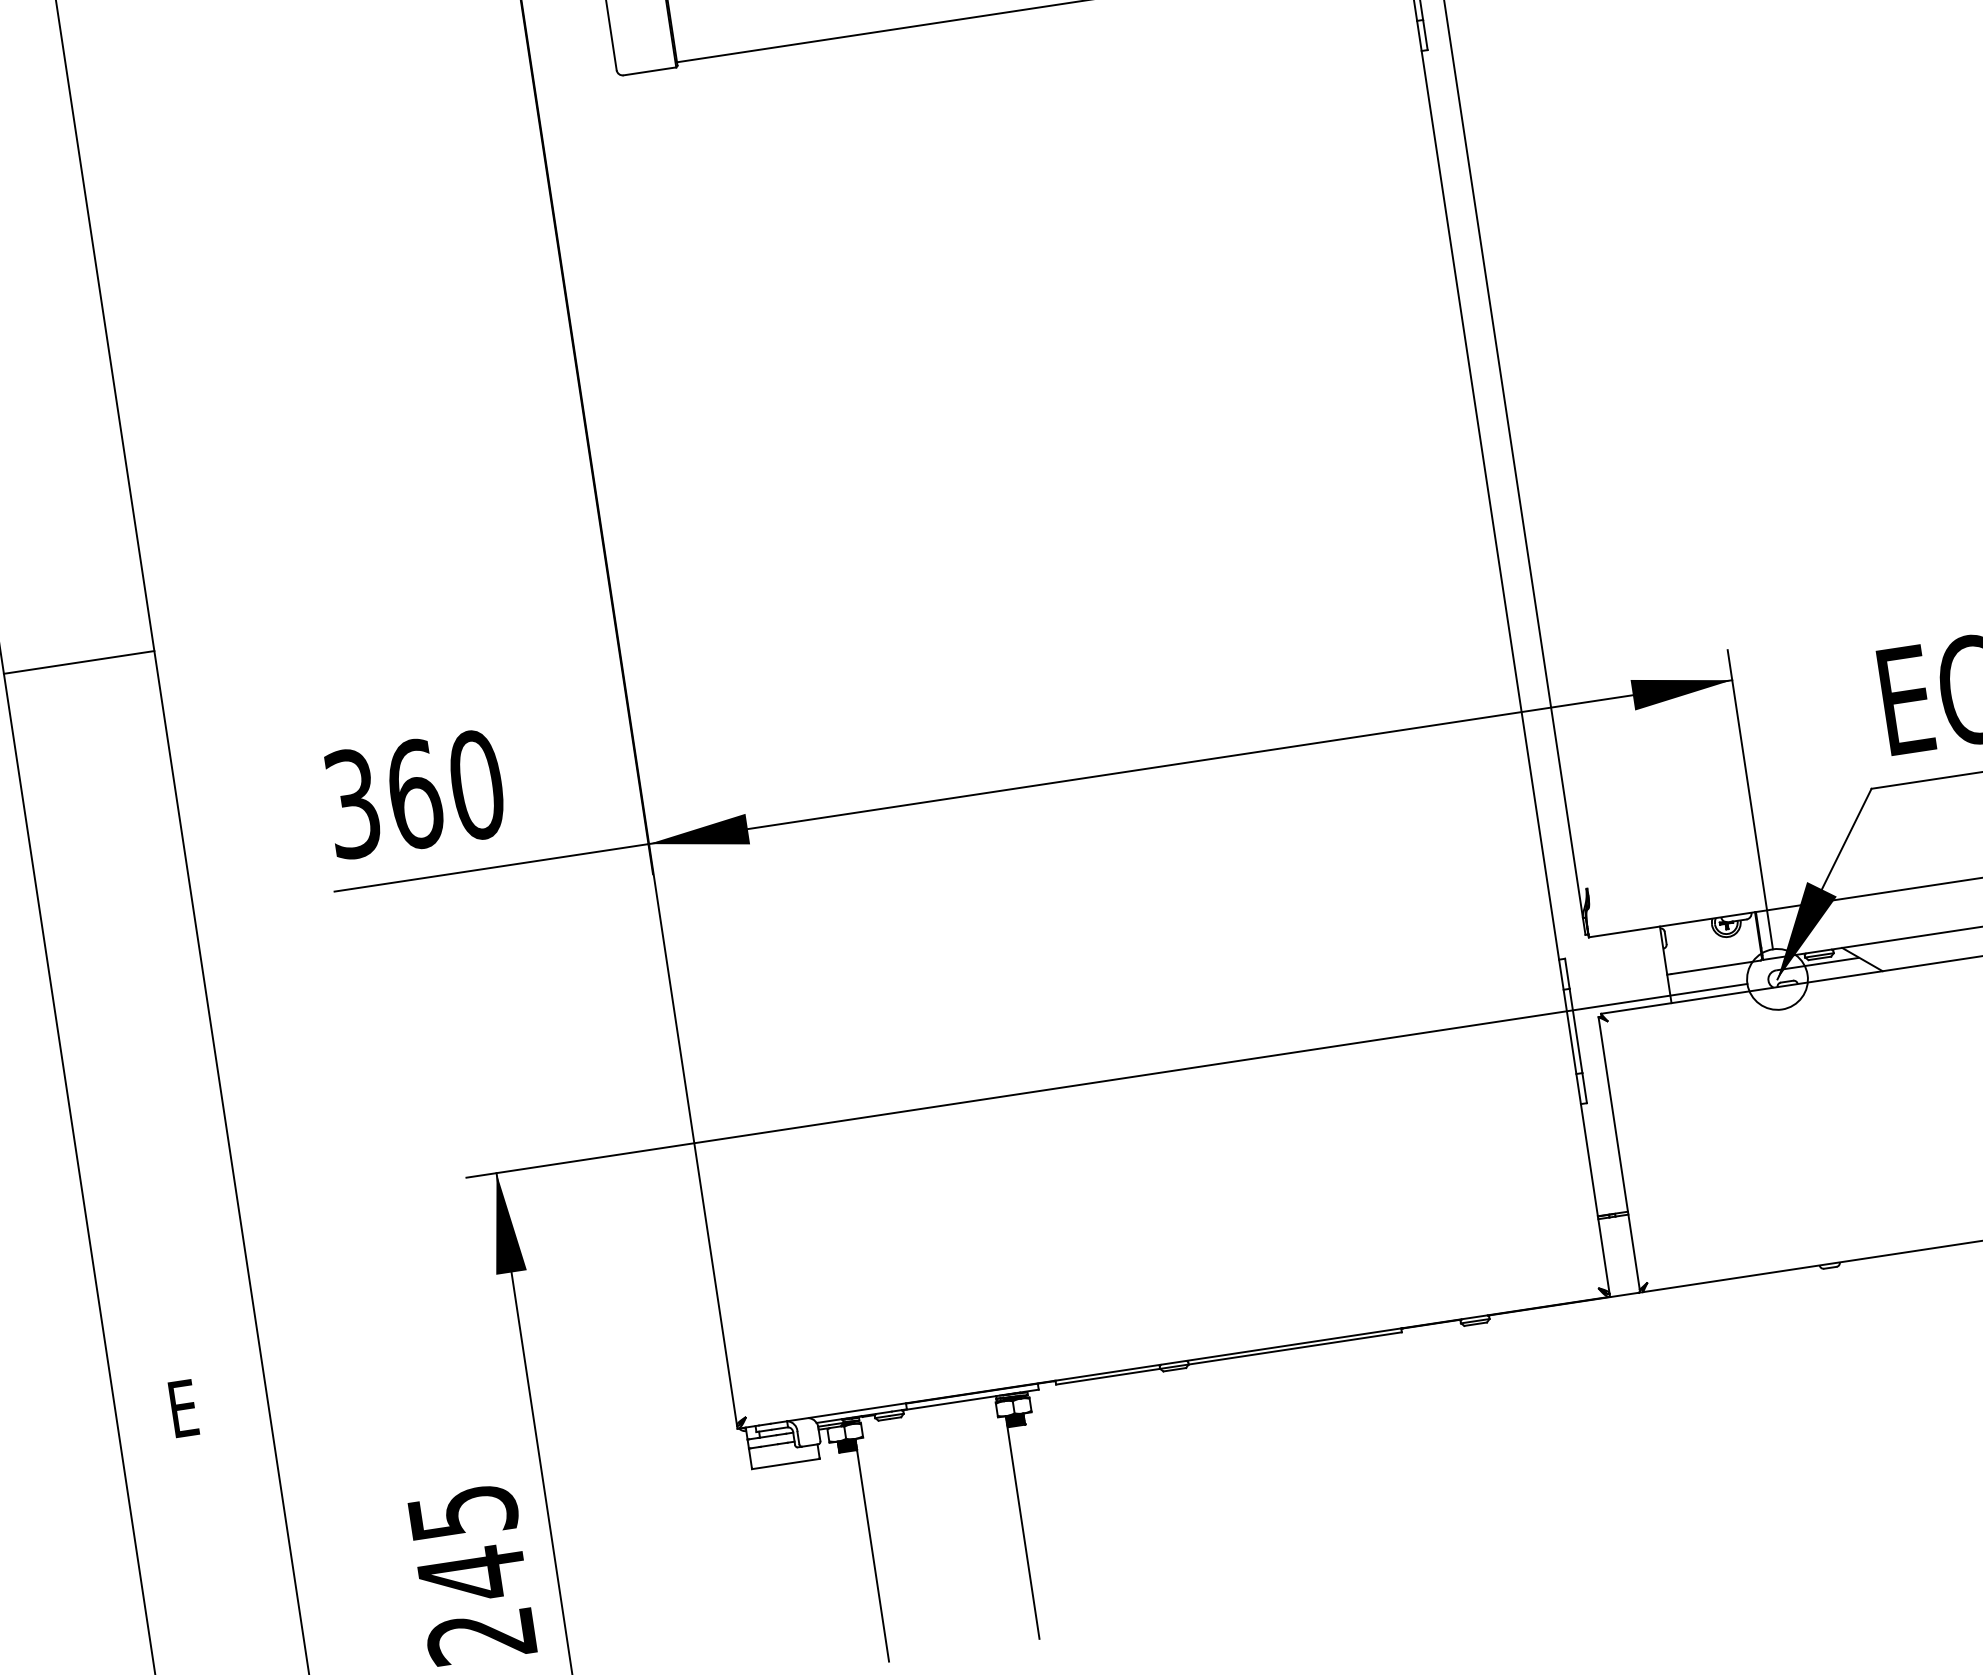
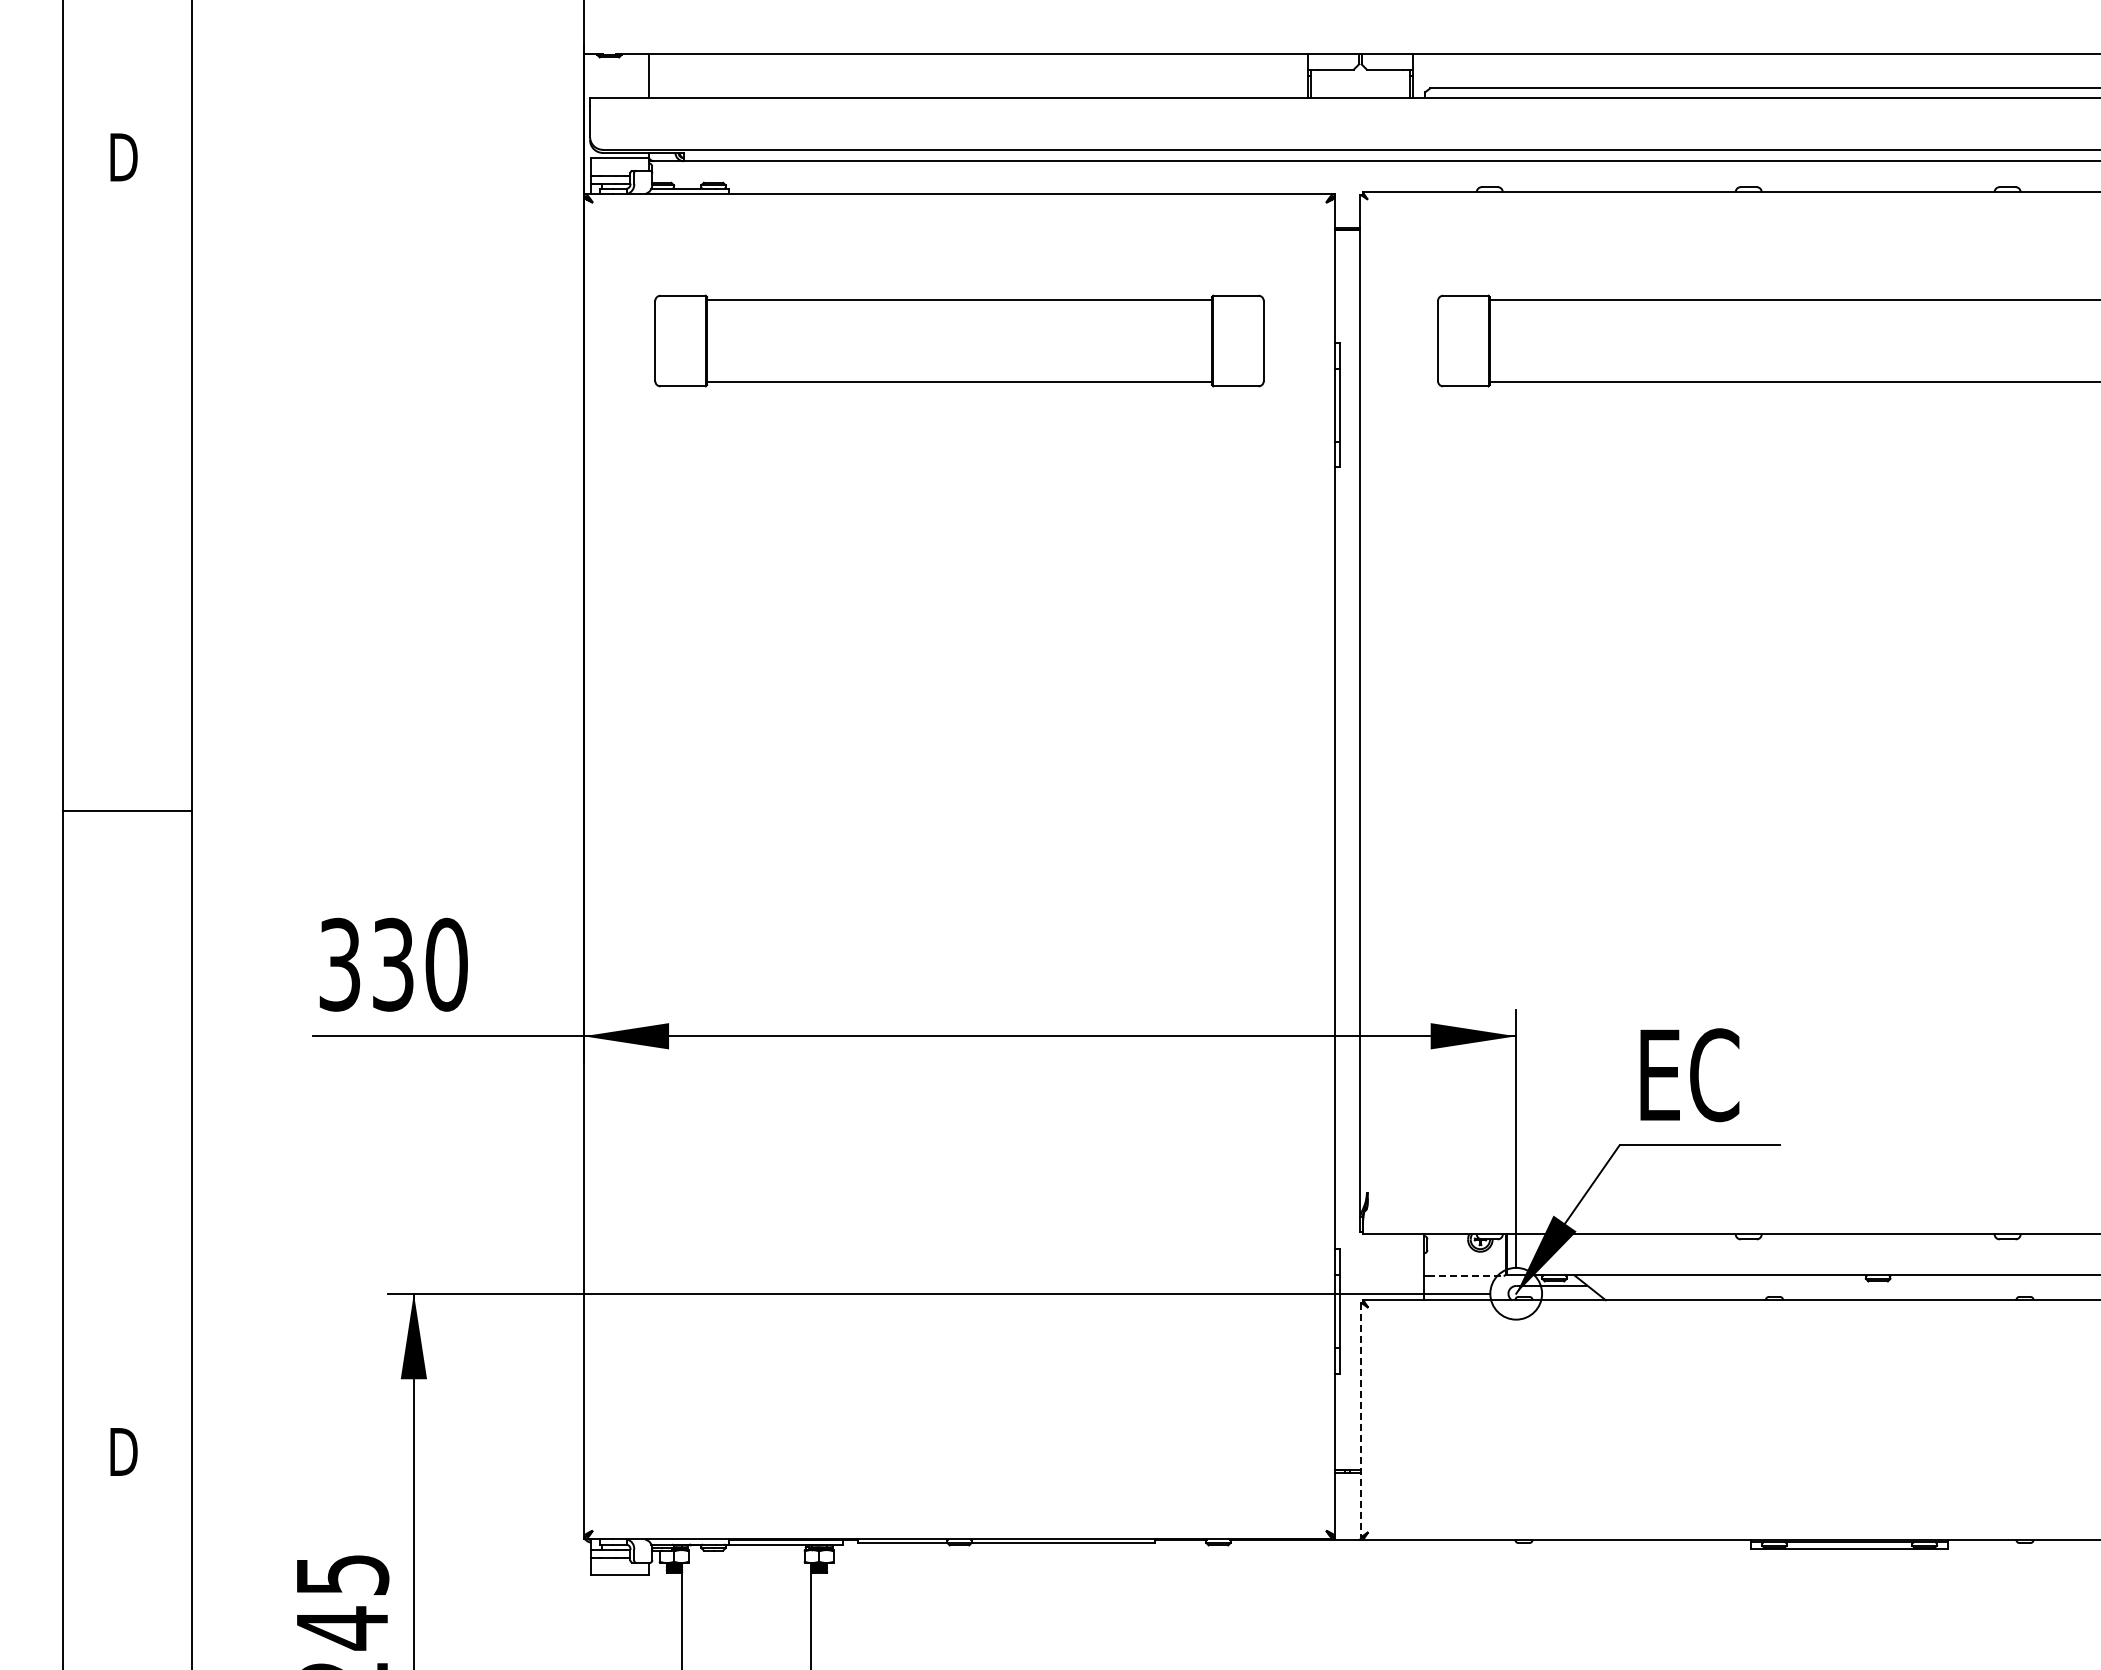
text: (414, 794) -> (393, 964), 360 -> 330
line: (1716, 966) -> (1466, 1275), solid -> dashed
line: (1618, 1154) -> (1360, 1420), solid -> dashed
text: (186, 1407) -> (123, 1451), E -> D

